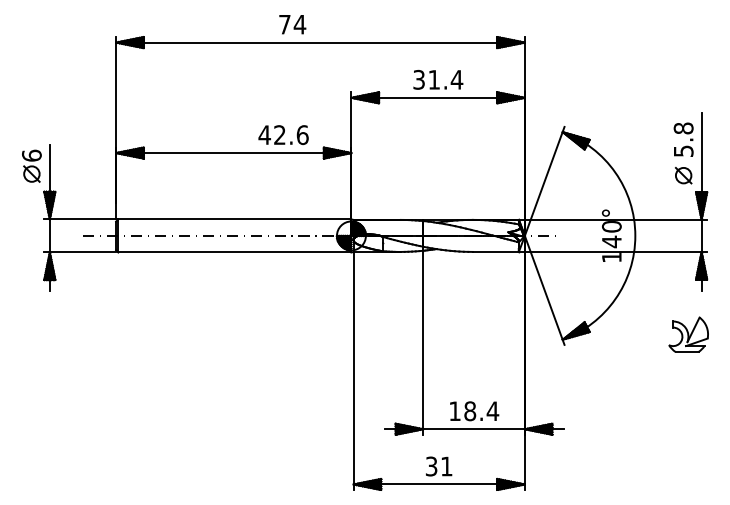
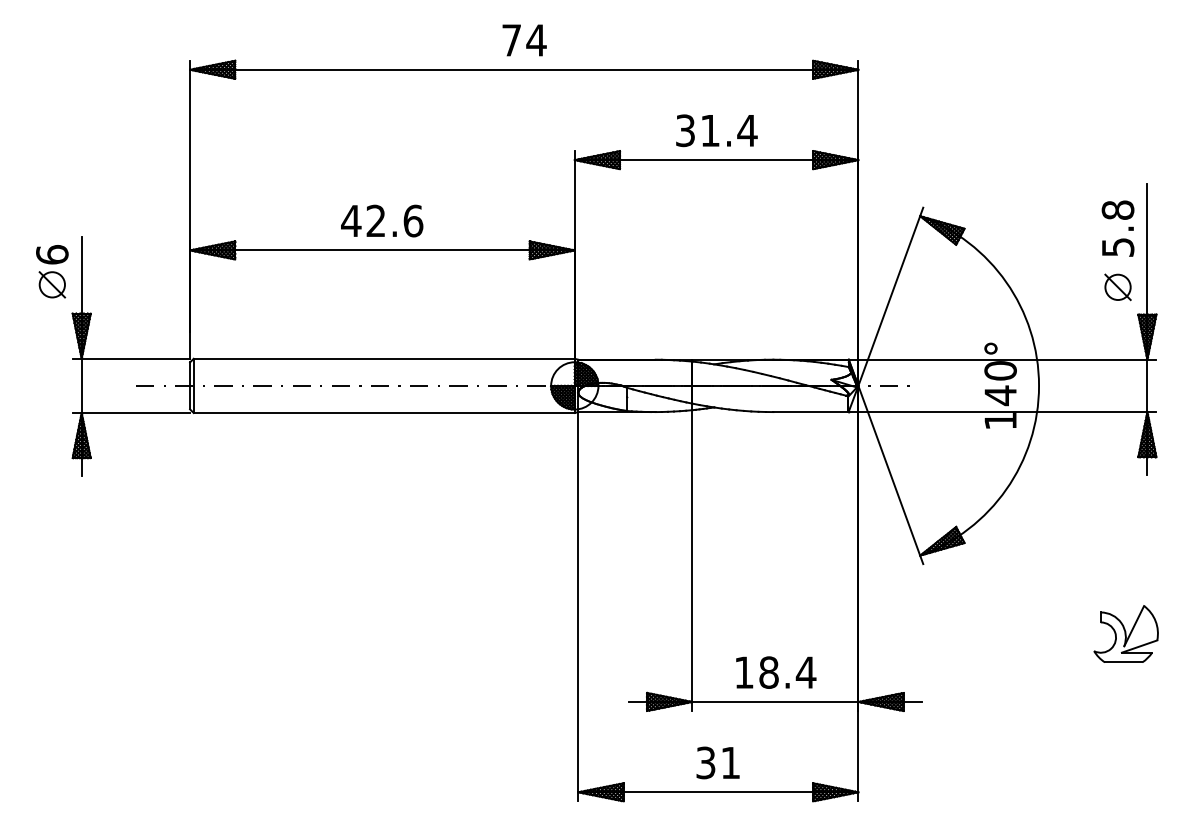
text: (292, 24) -> (524, 40), moved
text: (283, 134) -> (381, 220), moved
part: (688, 334) -> (1125, 633), moved

